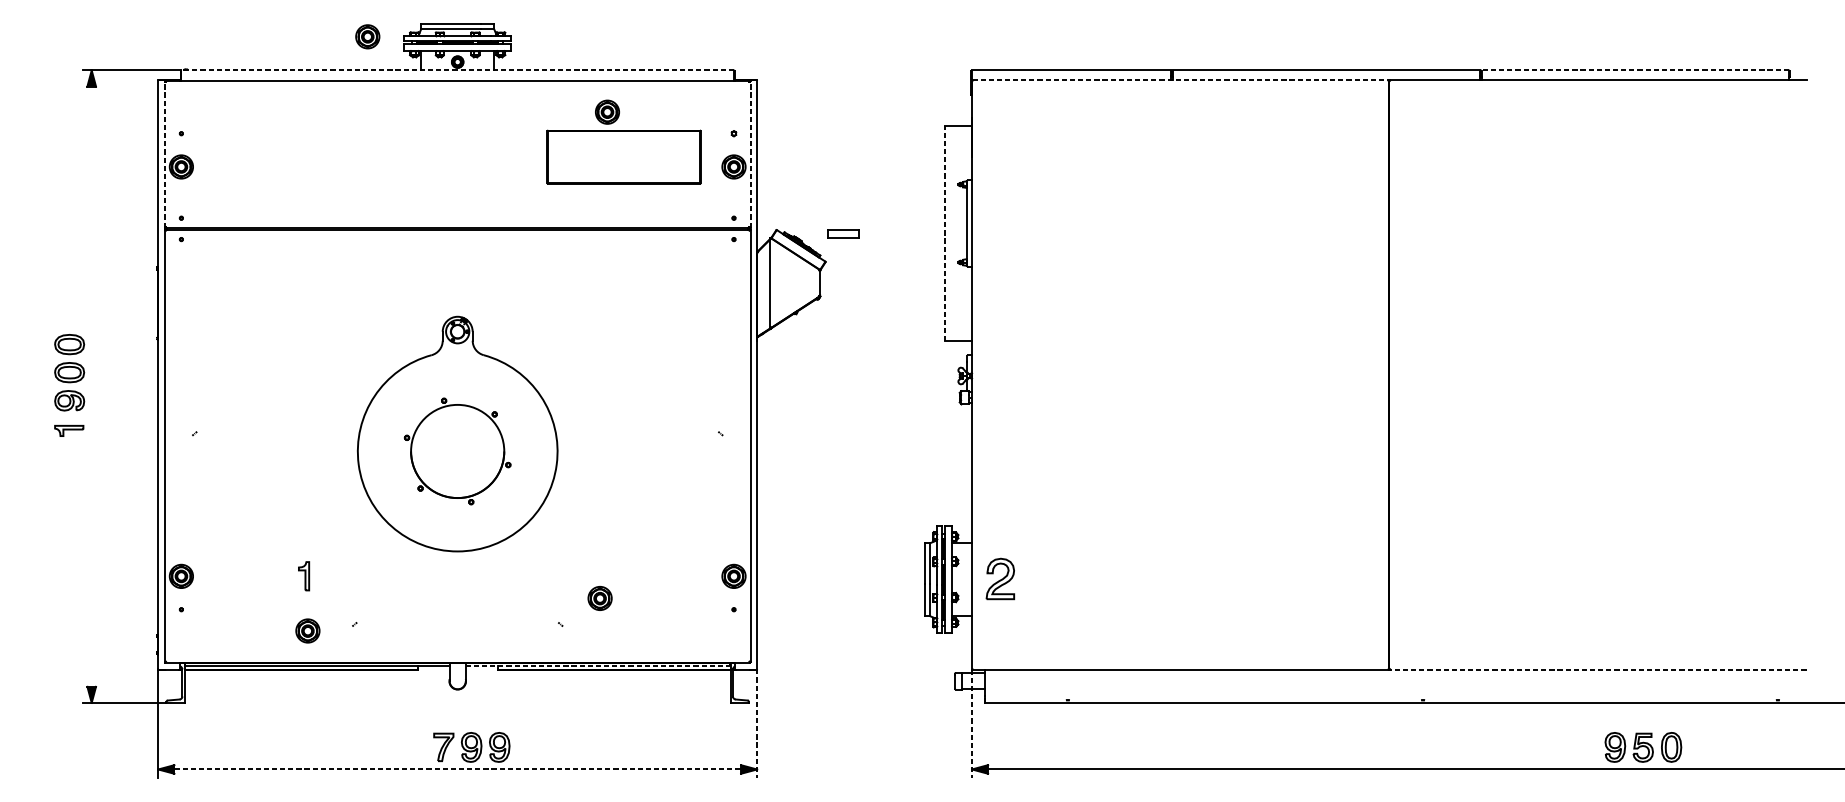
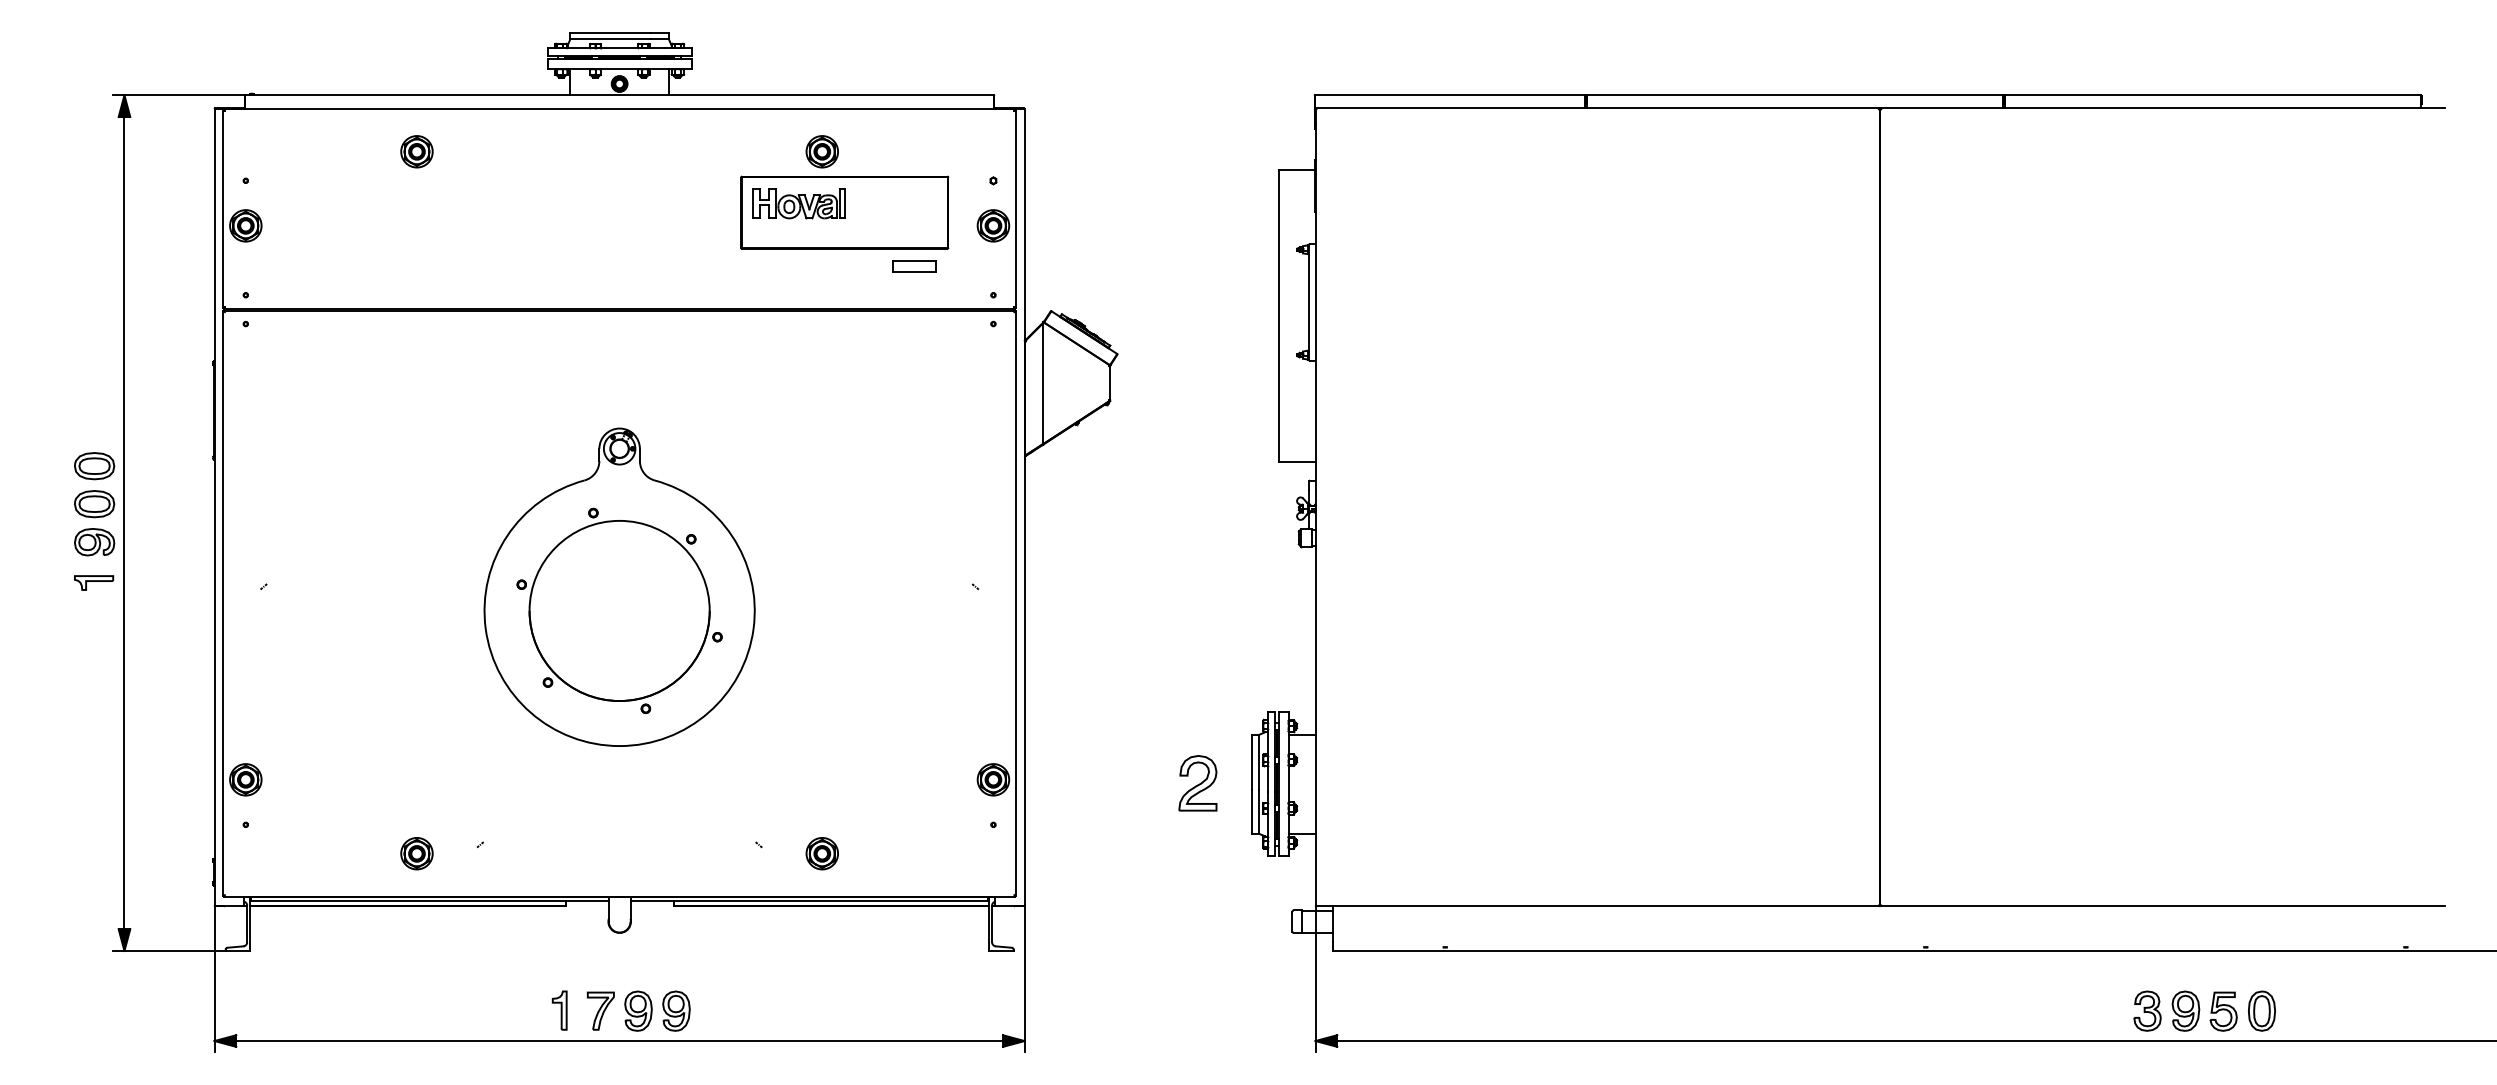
part: (367, 36) -> (416, 151), moved
line: (457, 70) -> (619, 95), dashed -> solid
line: (1635, 70) -> (2213, 95), dashed -> solid
line: (1180, 80) -> (1597, 108), dashed -> solid
part: (589, 150) -> (798, 203), added
line: (164, 154) -> (223, 208), dashed -> solid
line: (750, 154) -> (1015, 208), dashed -> solid
part: (843, 233) -> (914, 266), moved
line: (944, 233) -> (1278, 315), dashed -> solid
line: (91, 386) -> (124, 523), added
part: (457, 451) -> (619, 610), size x1.43
part: (303, 576) -> (559, 1010), moved
part: (1000, 579) -> (1197, 783), moved
part: (599, 598) -> (821, 853), moved
line: (598, 666) -> (809, 901), dashed -> solid
line: (1598, 670) -> (2162, 906), dashed -> solid
line: (756, 723) -> (1024, 979), dashed -> solid
line: (972, 723) -> (1315, 979), dashed -> solid
part: (1586, 746) -> (2147, 1010), added
line: (458, 769) -> (620, 1041), dashed -> solid

